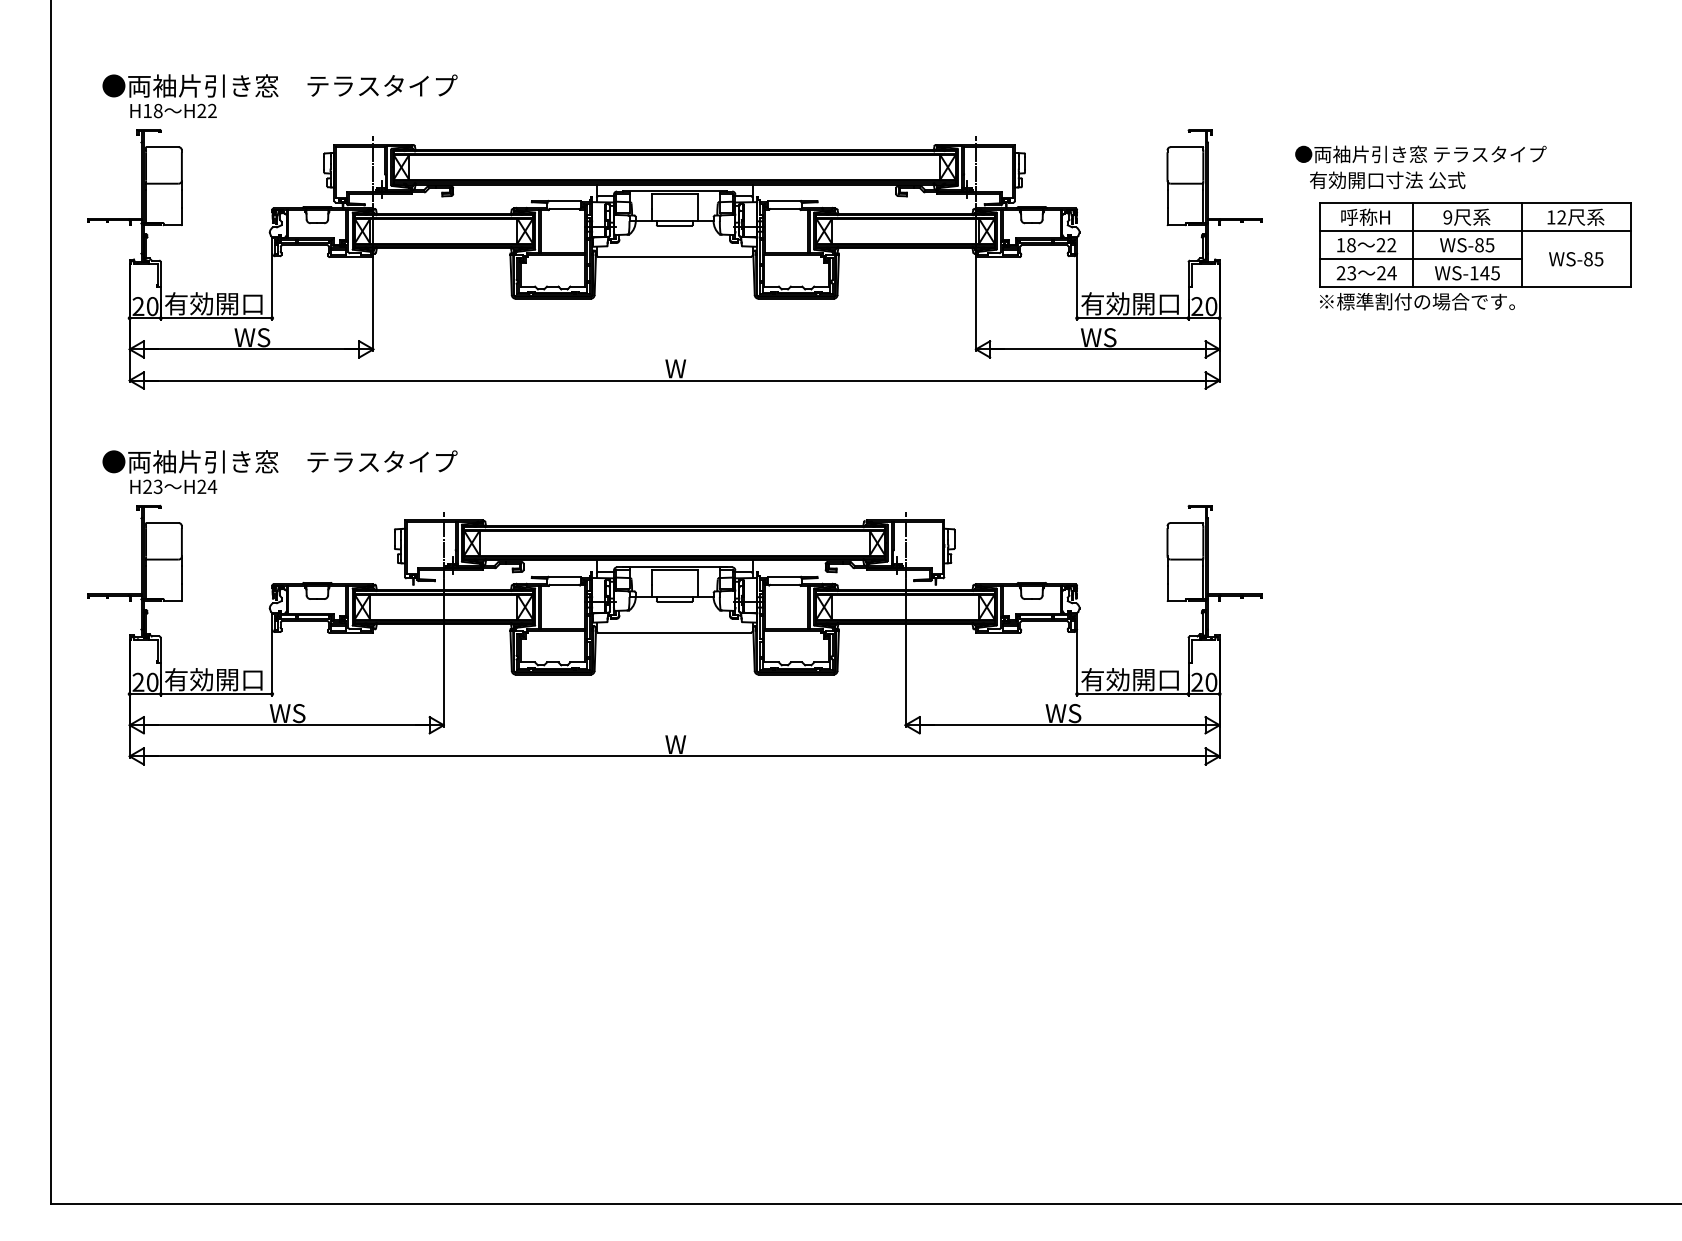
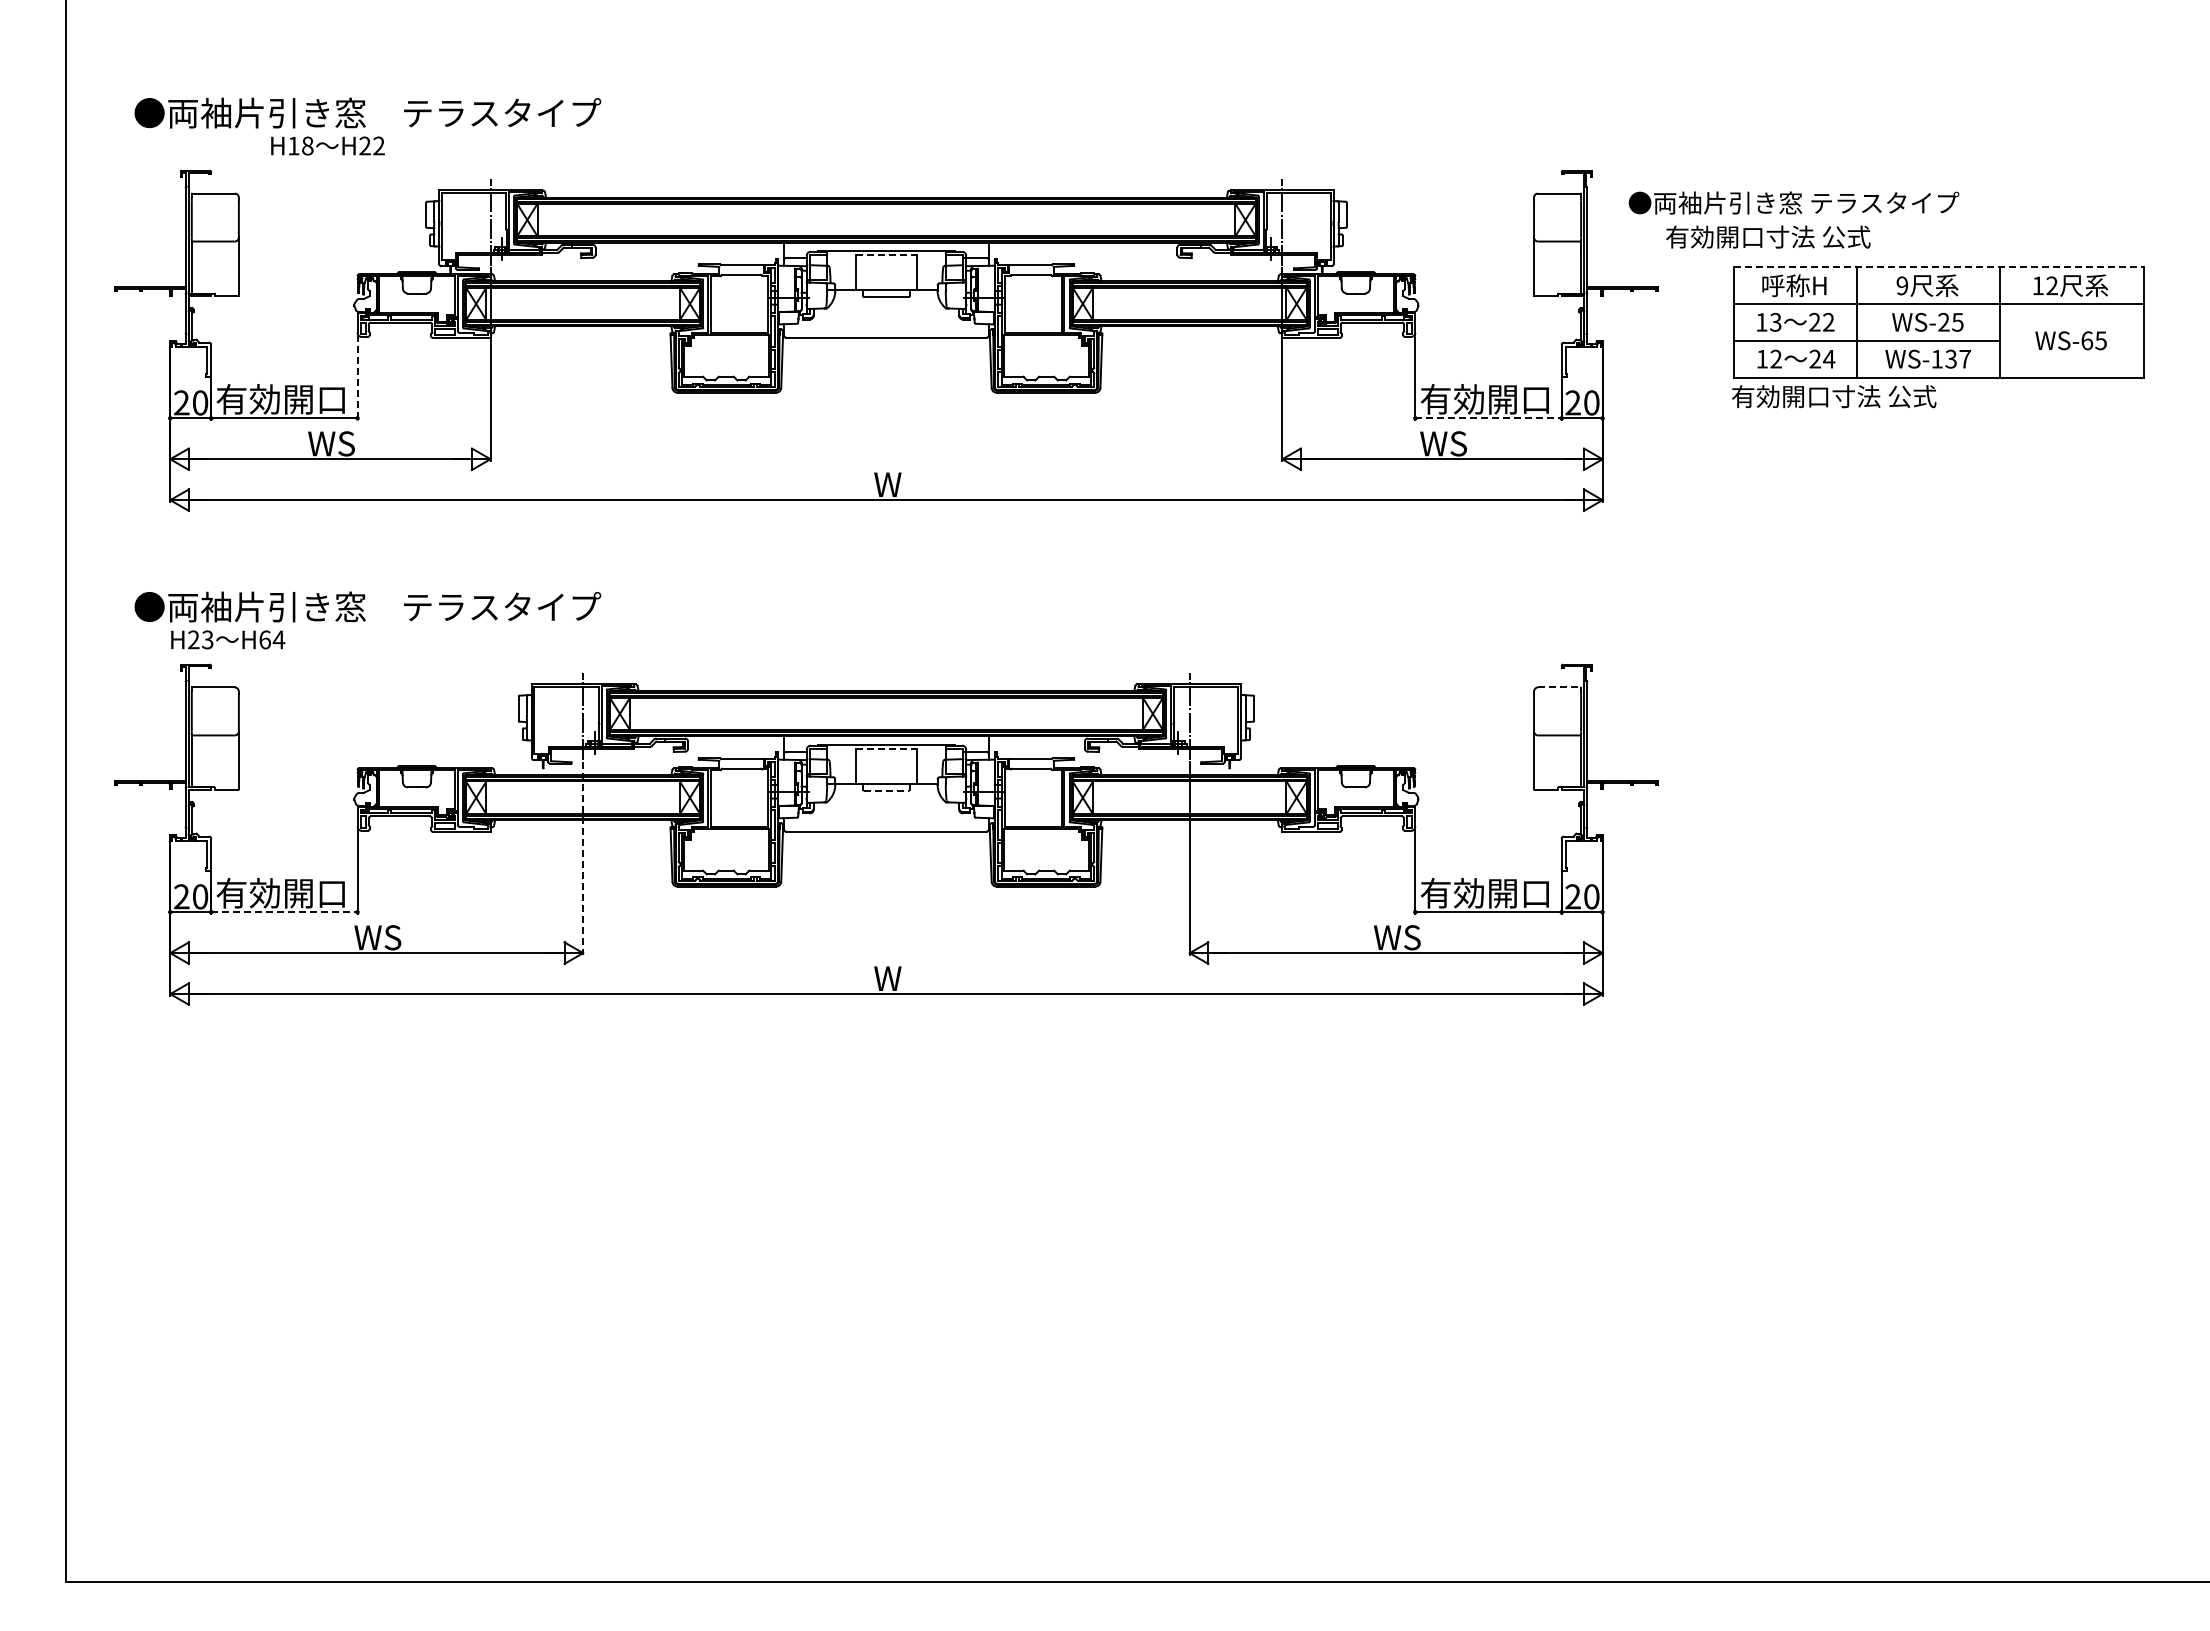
text: (173, 110) -> (327, 145), moved
text: (1420, 154) -> (1793, 202), moved
text: (1387, 179) -> (1768, 236), moved
line: (674, 194) -> (886, 255), solid -> dashed
line: (1476, 203) -> (1939, 267), solid -> dashed
text: (1351, 245) -> (1775, 322), 18 -> 13
text: (1479, 245) -> (1943, 322), WS-85 -> WS-25
text: (1588, 259) -> (2087, 340), WS-85 -> WS-65
text: (1345, 272) -> (1768, 358), 23 -> 12
text: (1489, 272) -> (1957, 358), WS-145 -> WS-137
line: (272, 287) -> (357, 377), solid -> dashed
text: (1416, 301) -> (1861, 396), ※標準割付の場合です。 -> 有効開口寸法 公式
line: (1133, 318) -> (1489, 418), solid -> dashed
text: (202, 486) -> (265, 639), H24 -> H64
line: (1186, 523) -> (1559, 687), solid -> dashed
line: (674, 570) -> (886, 749), solid -> dashed
line: (674, 601) -> (886, 790), solid -> dashed
line: (444, 653) -> (583, 858), solid -> dashed
line: (216, 694) -> (284, 912), solid -> dashed

